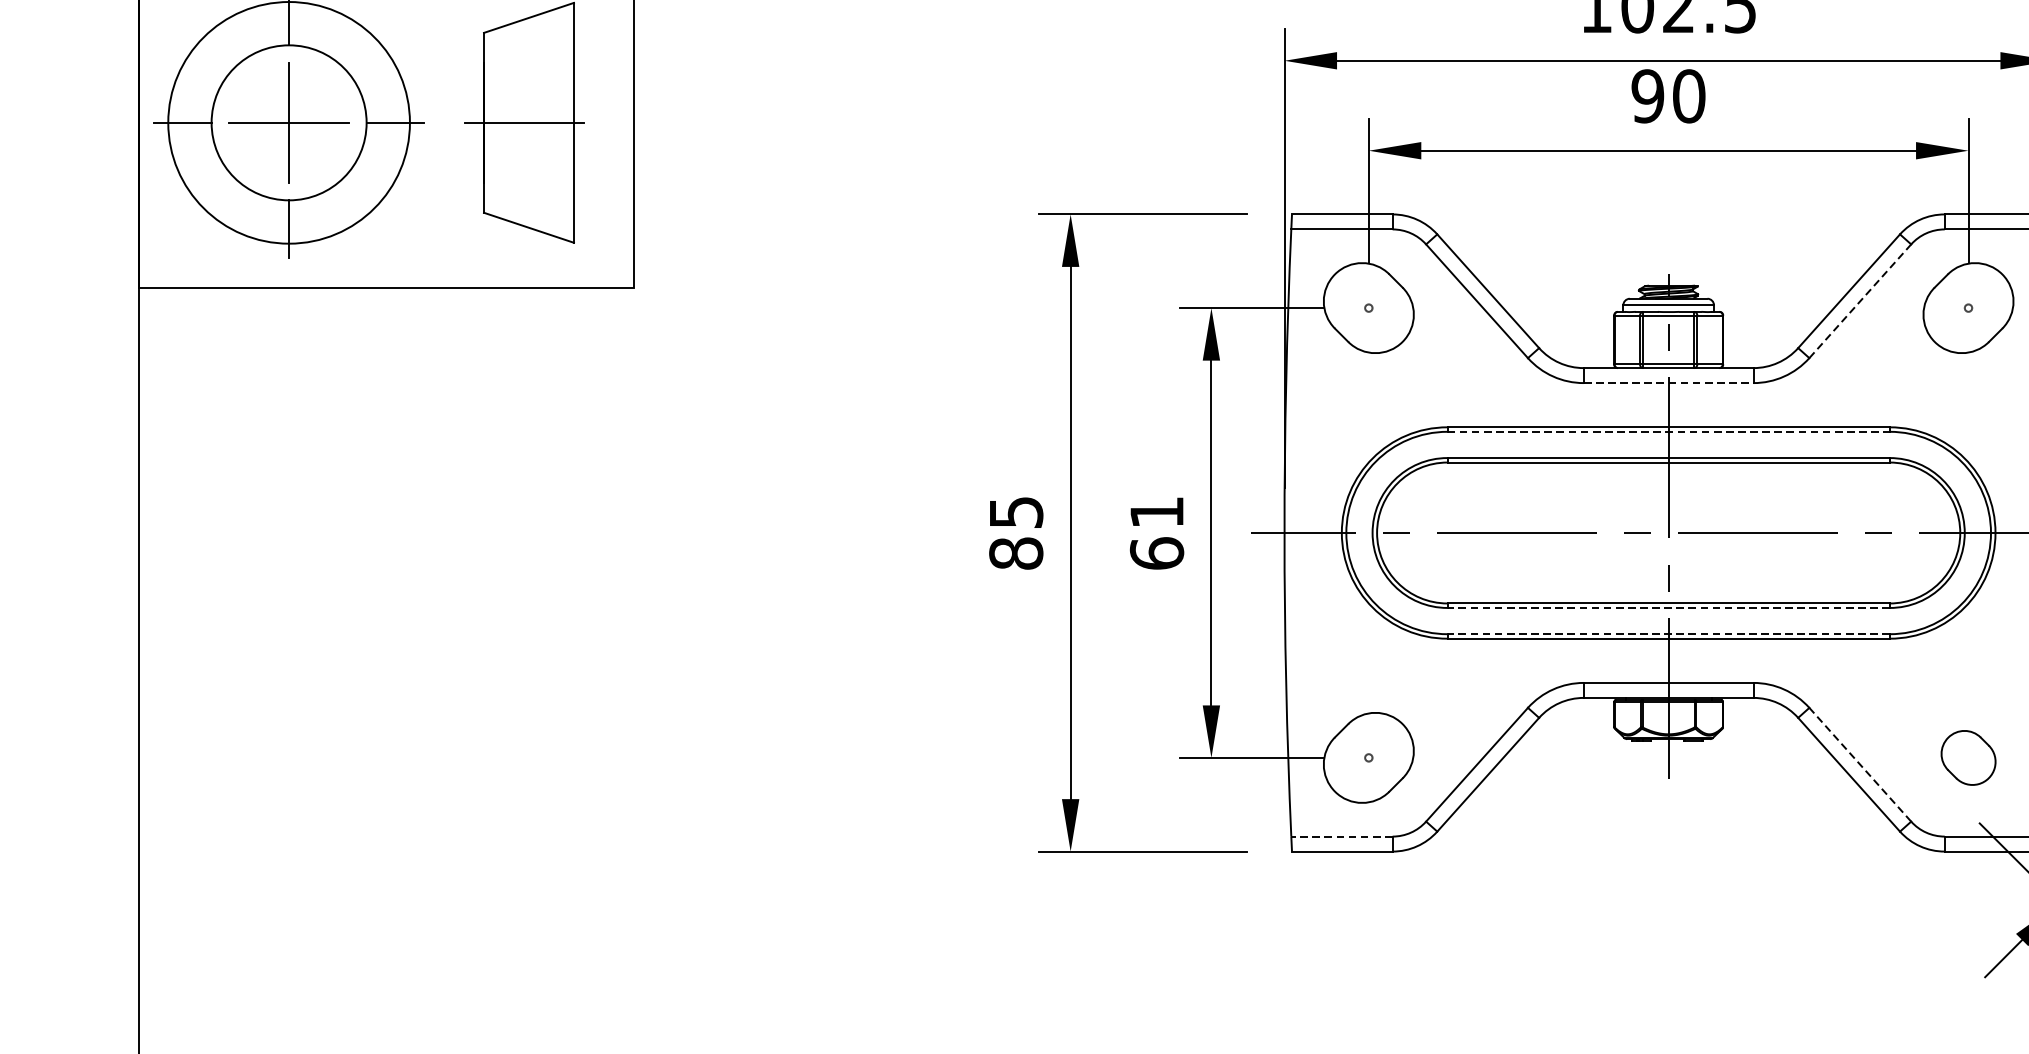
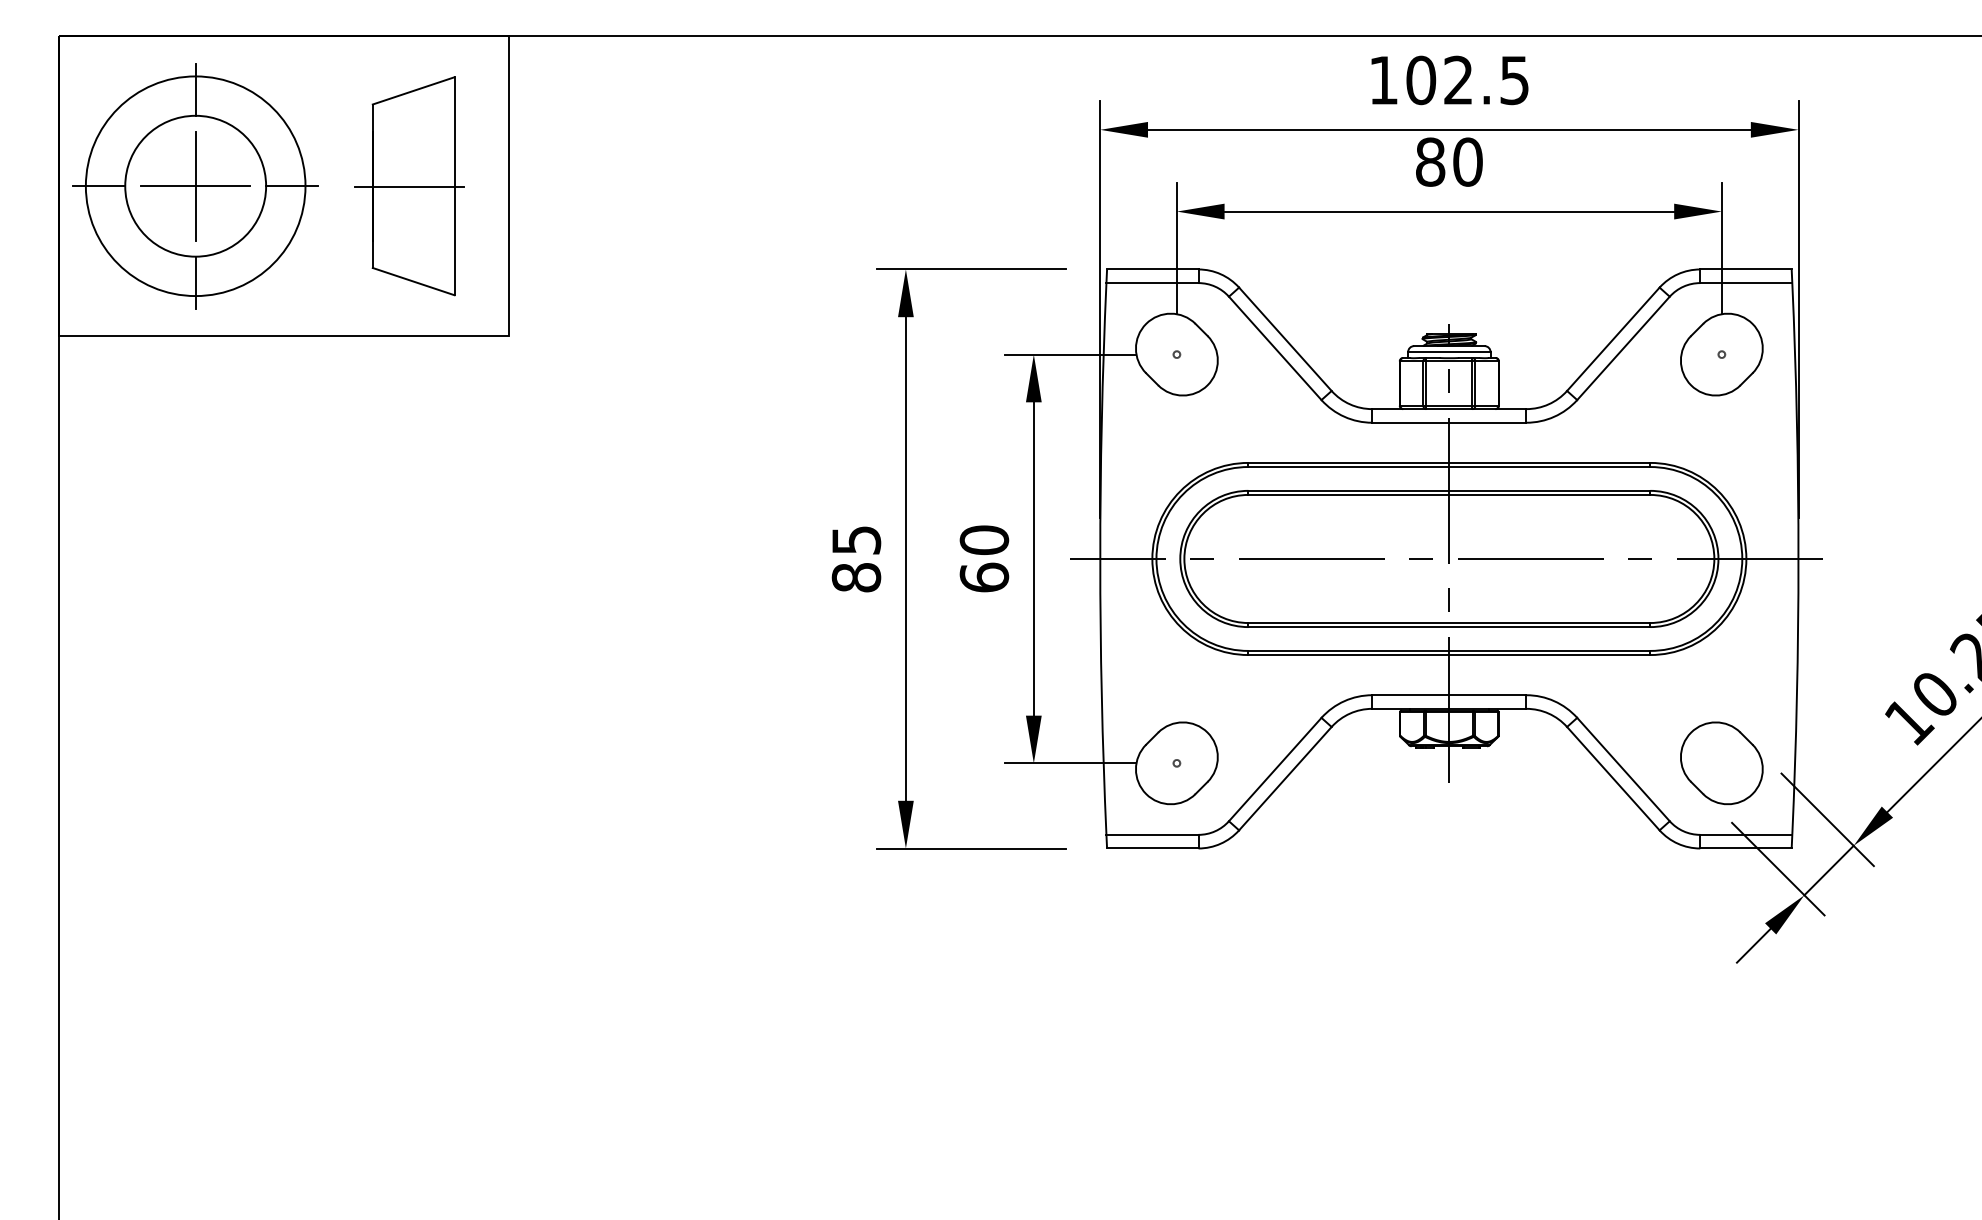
text: (1647, 95) -> (1430, 161), 90 -> 80
line: (1860, 301) -> (1623, 348), dashed -> solid
line: (1668, 382) -> (1449, 422), dashed -> solid
line: (1668, 432) -> (1449, 467), dashed -> solid
text: (1157, 512) -> (984, 540), 61 -> 60
line: (1668, 608) -> (1449, 627), dashed -> solid
line: (1668, 633) -> (1449, 650), dashed -> solid
part: (1968, 758) -> (1721, 763), size x1.67
line: (1860, 764) -> (1623, 769), dashed -> solid
line: (1340, 836) -> (1151, 834), dashed -> solid

